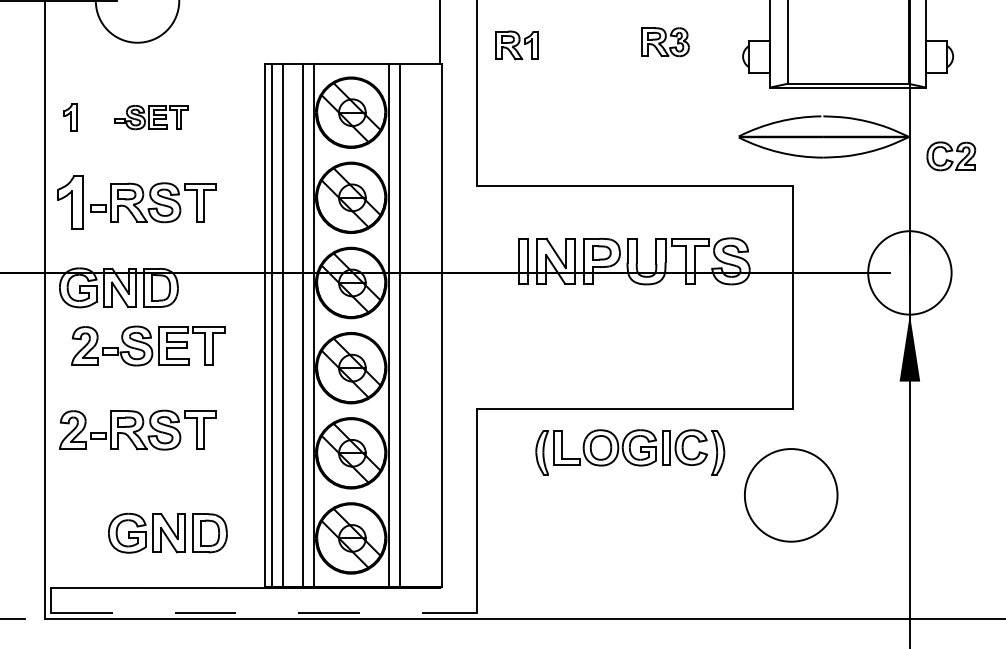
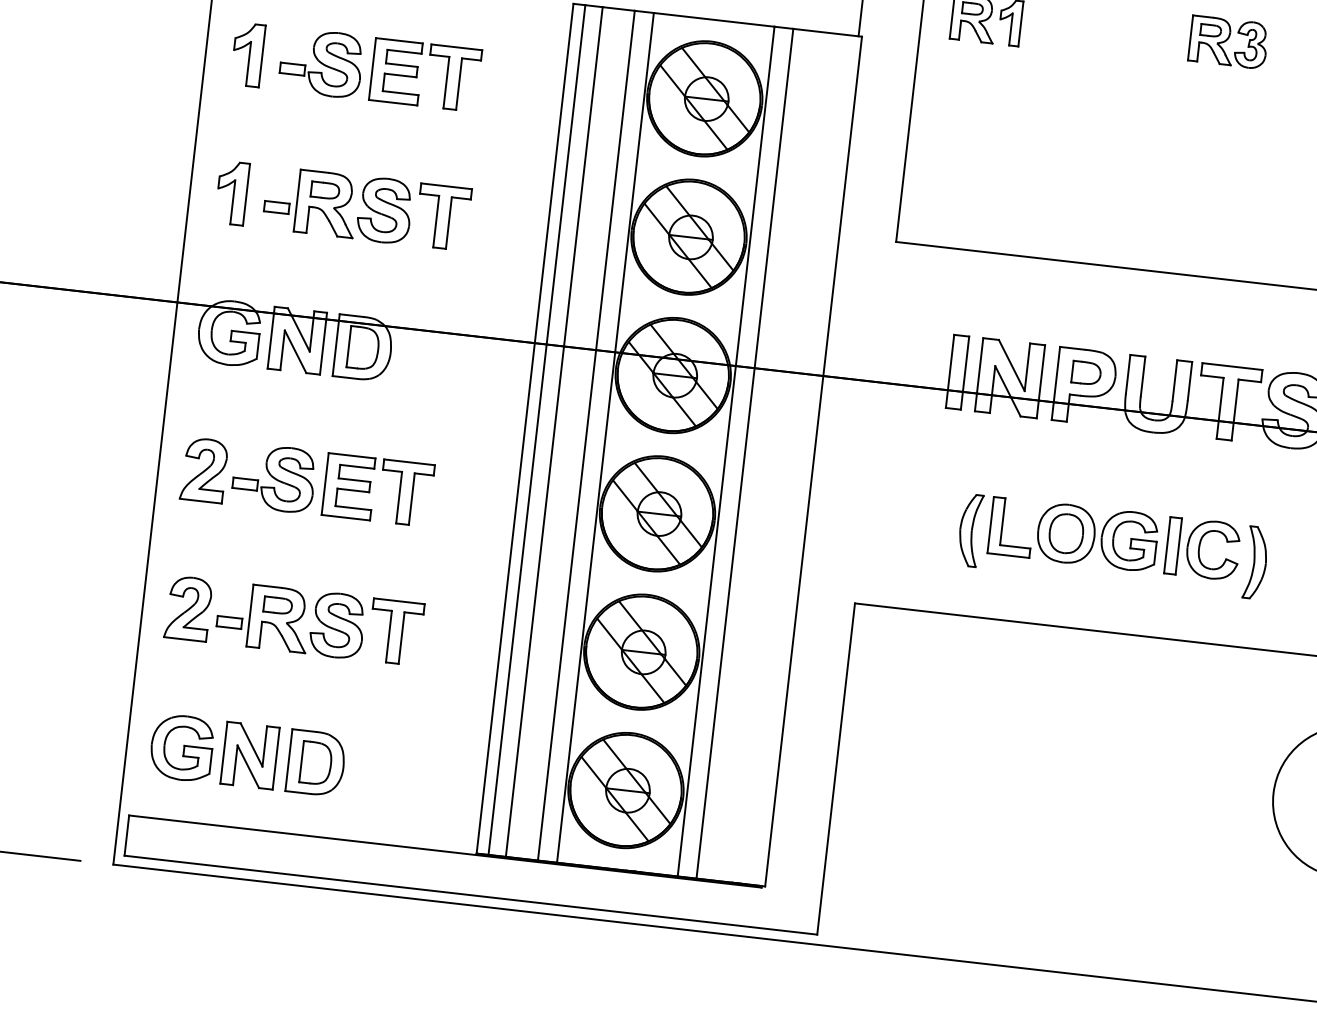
part: (70, 117) -> (247, 54), size x1.43
part: (151, 117) -> (379, 69), size x1.67
part: (70, 202) -> (232, 192), size x0.71
part: (148, 345) -> (307, 481), moved
part: (137, 429) -> (293, 619), moved
part: (630, 452) -> (1113, 546), moved
part: (167, 532) -> (247, 754), moved
line: (264, 612) -> (471, 894), dashed -> solid

